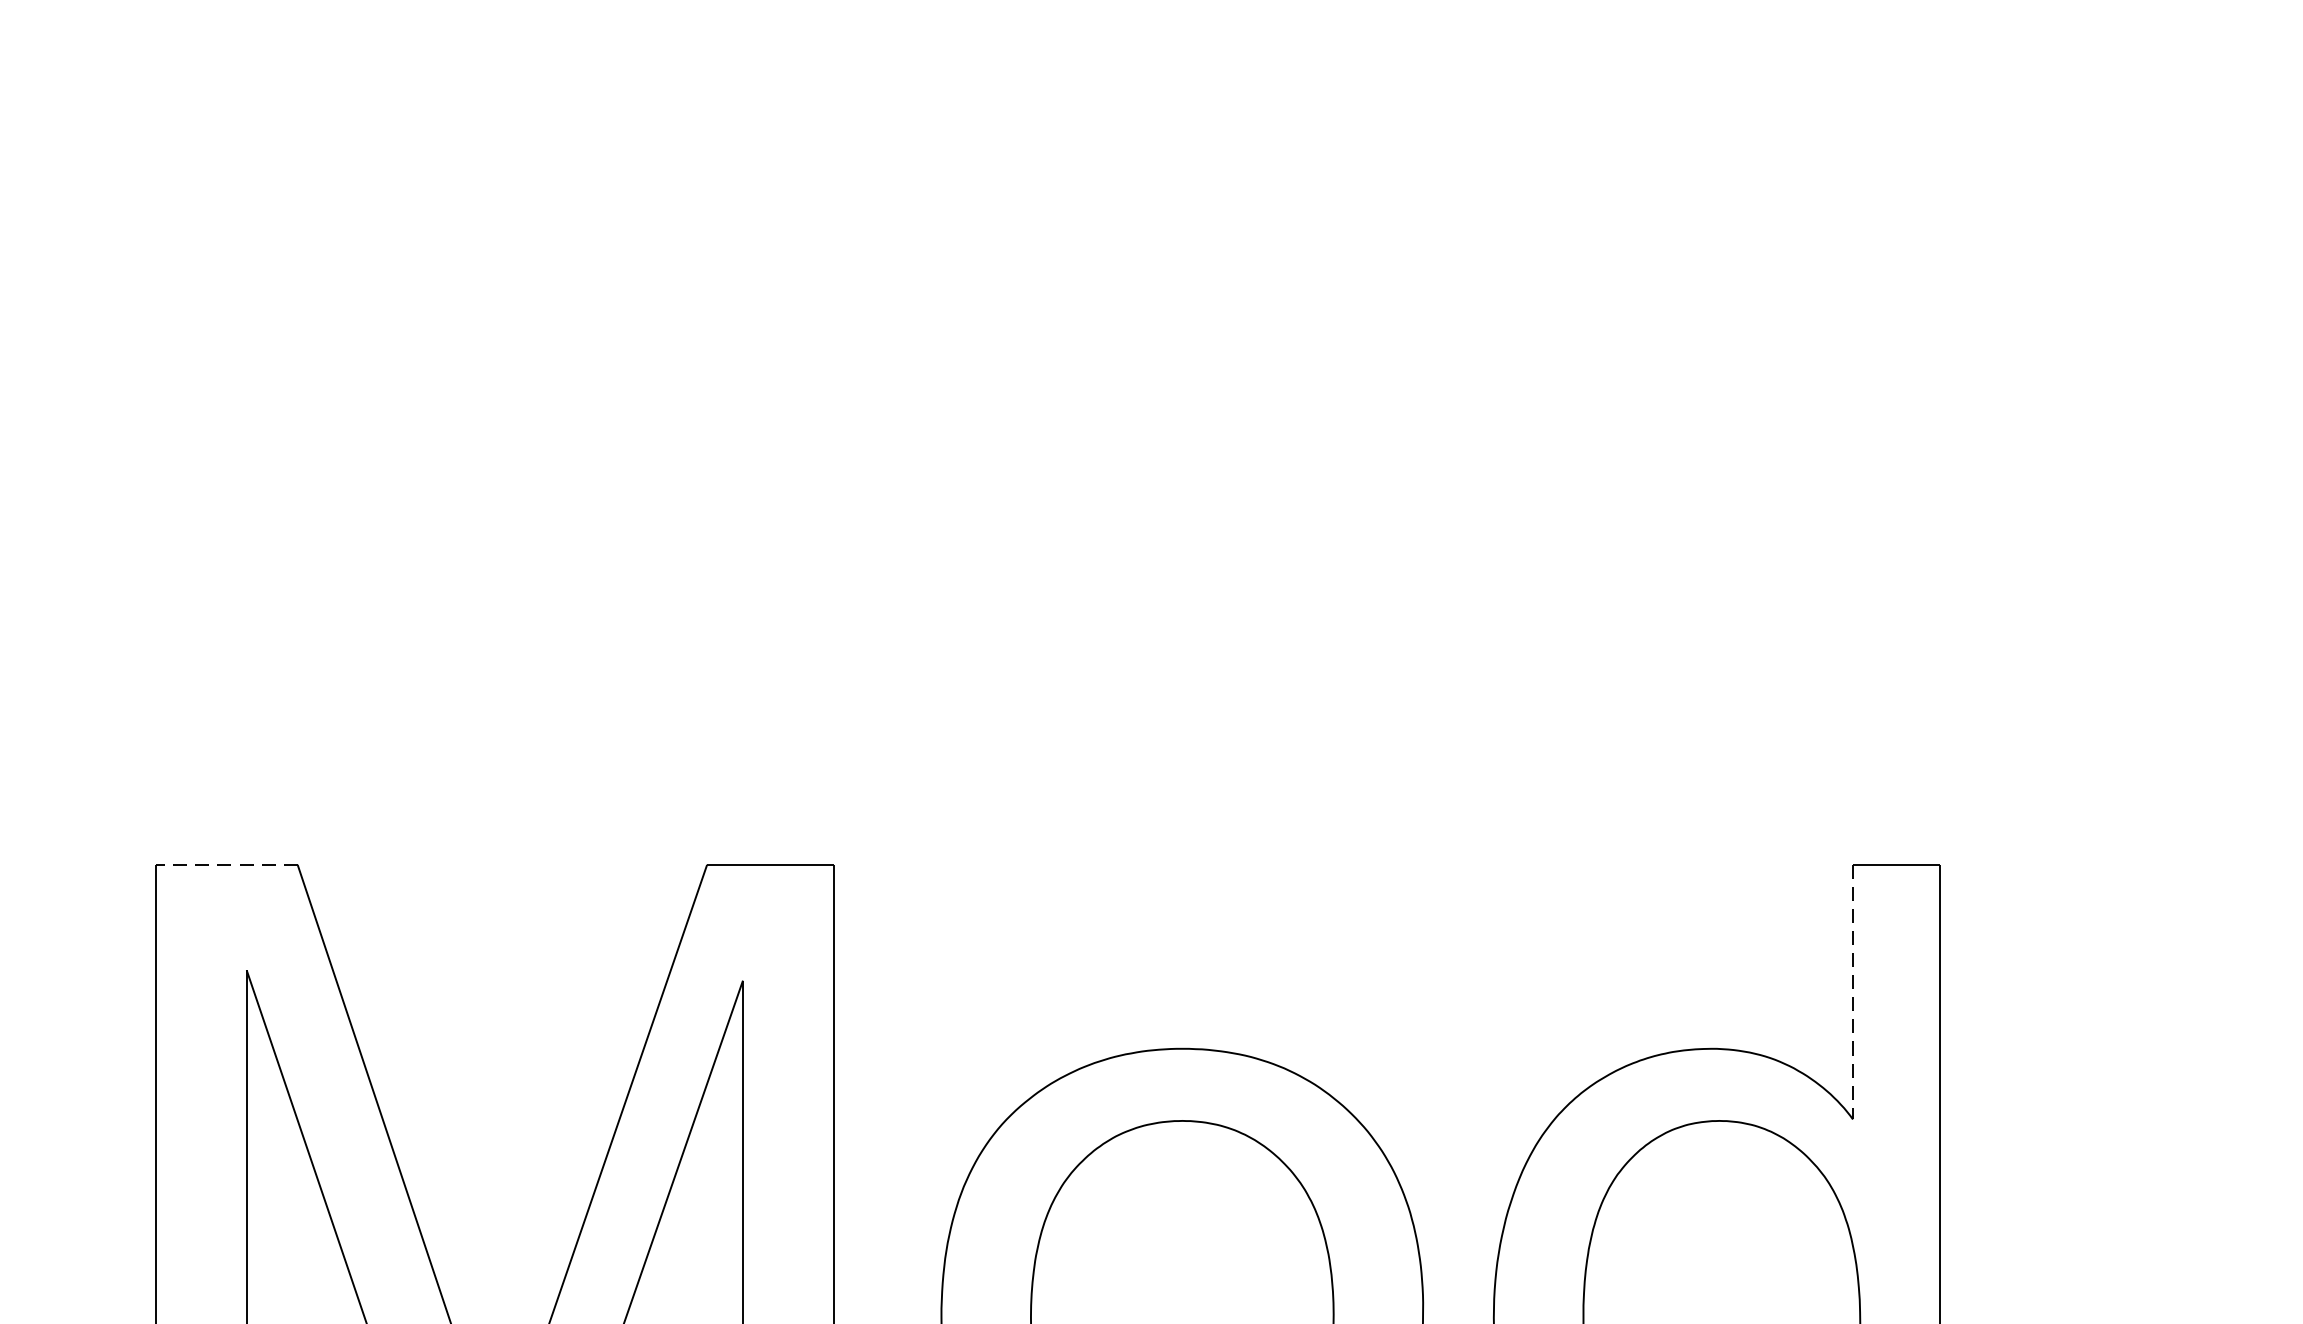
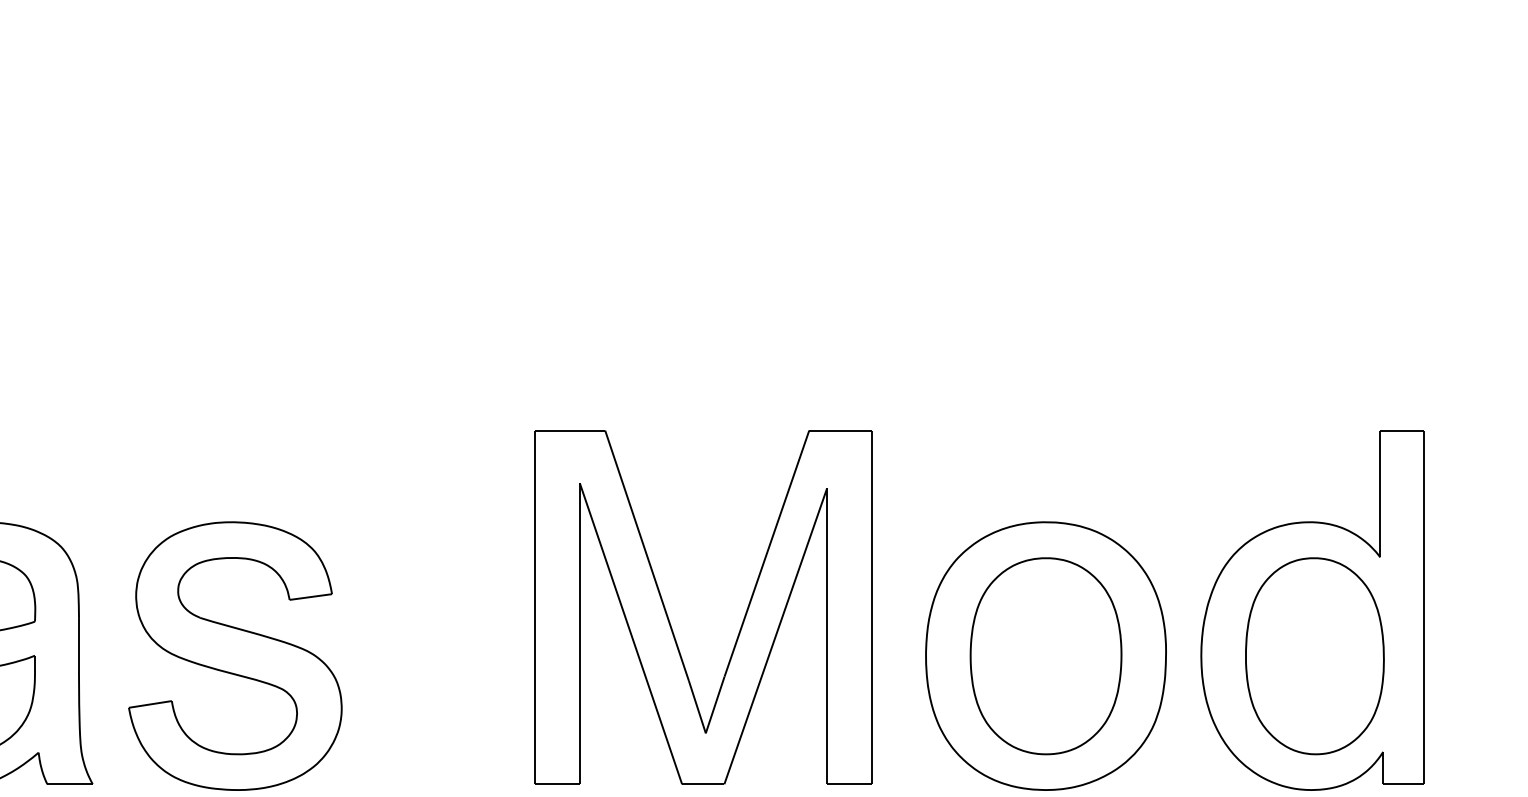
line: (226, 864) -> (569, 430), dashed -> solid
line: (1853, 993) -> (1380, 494), dashed -> solid

